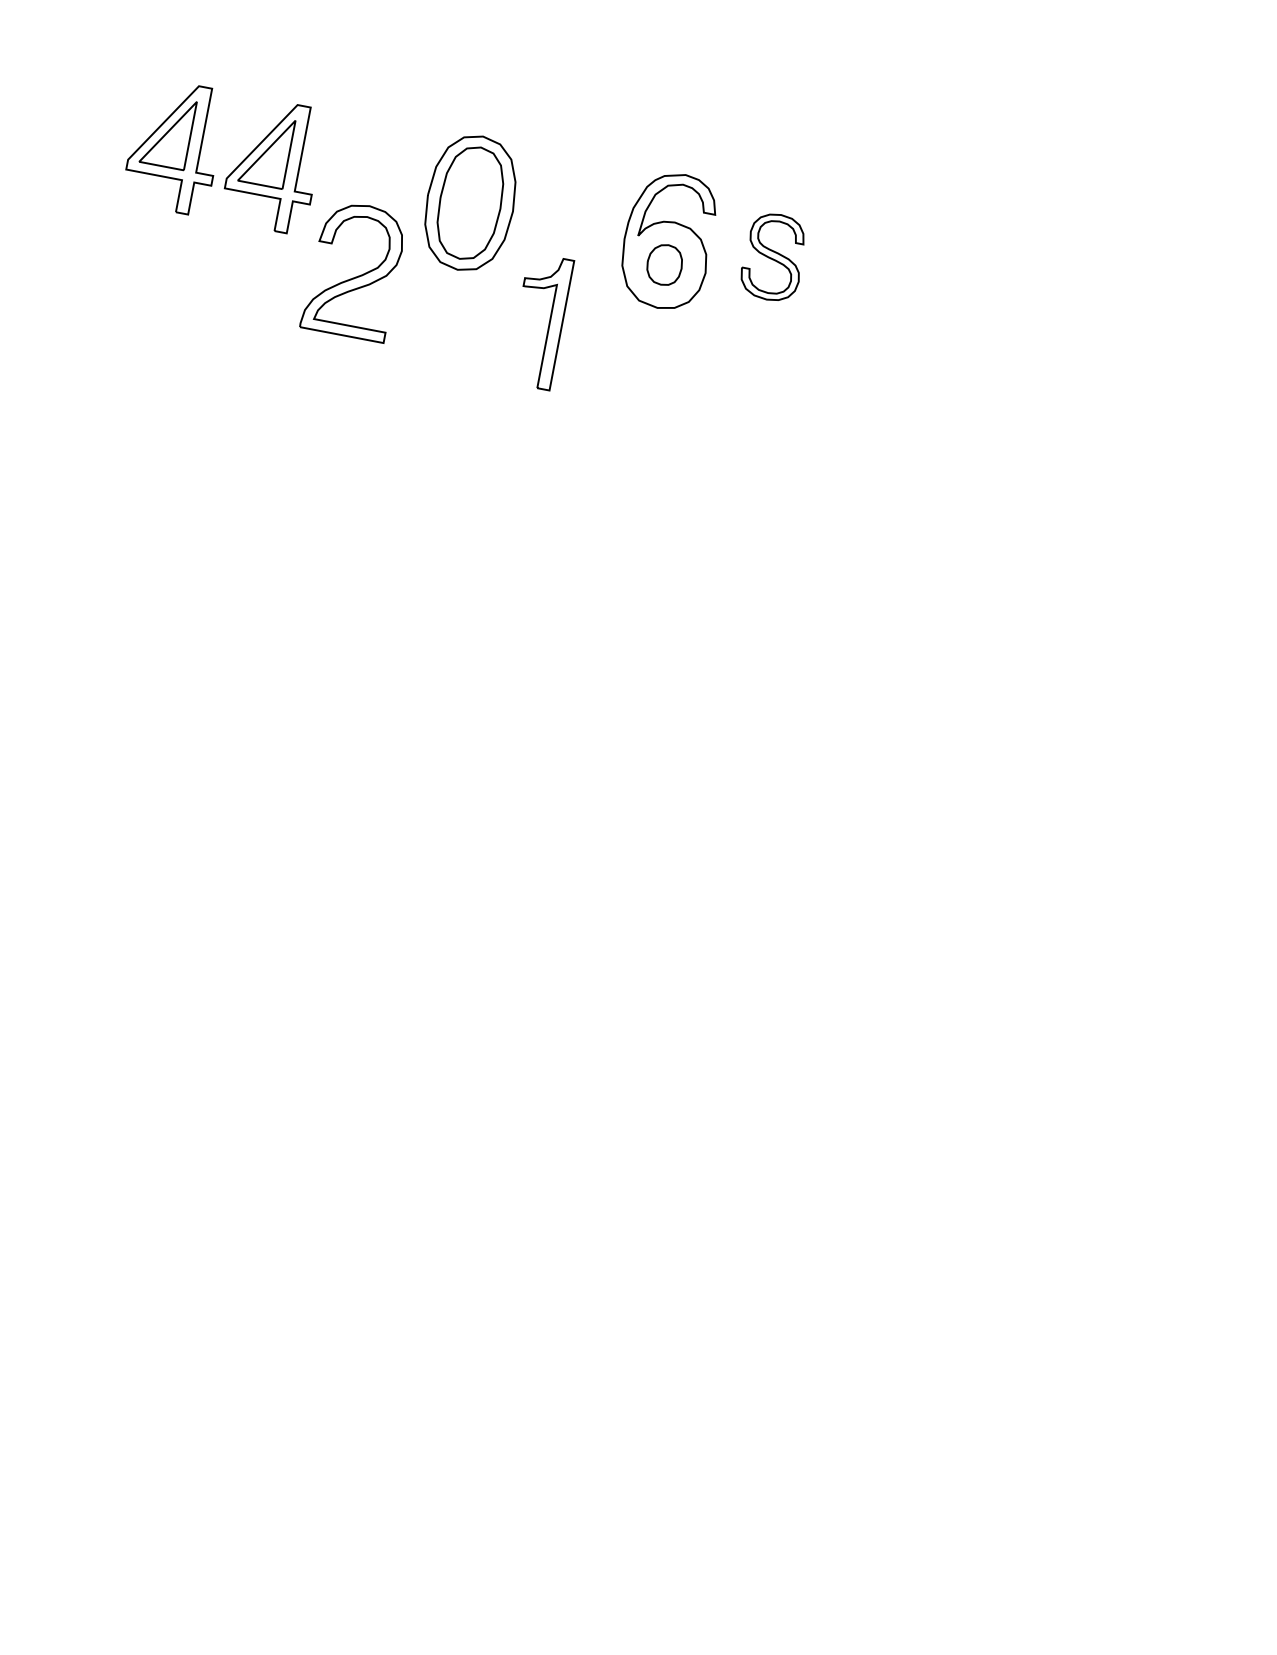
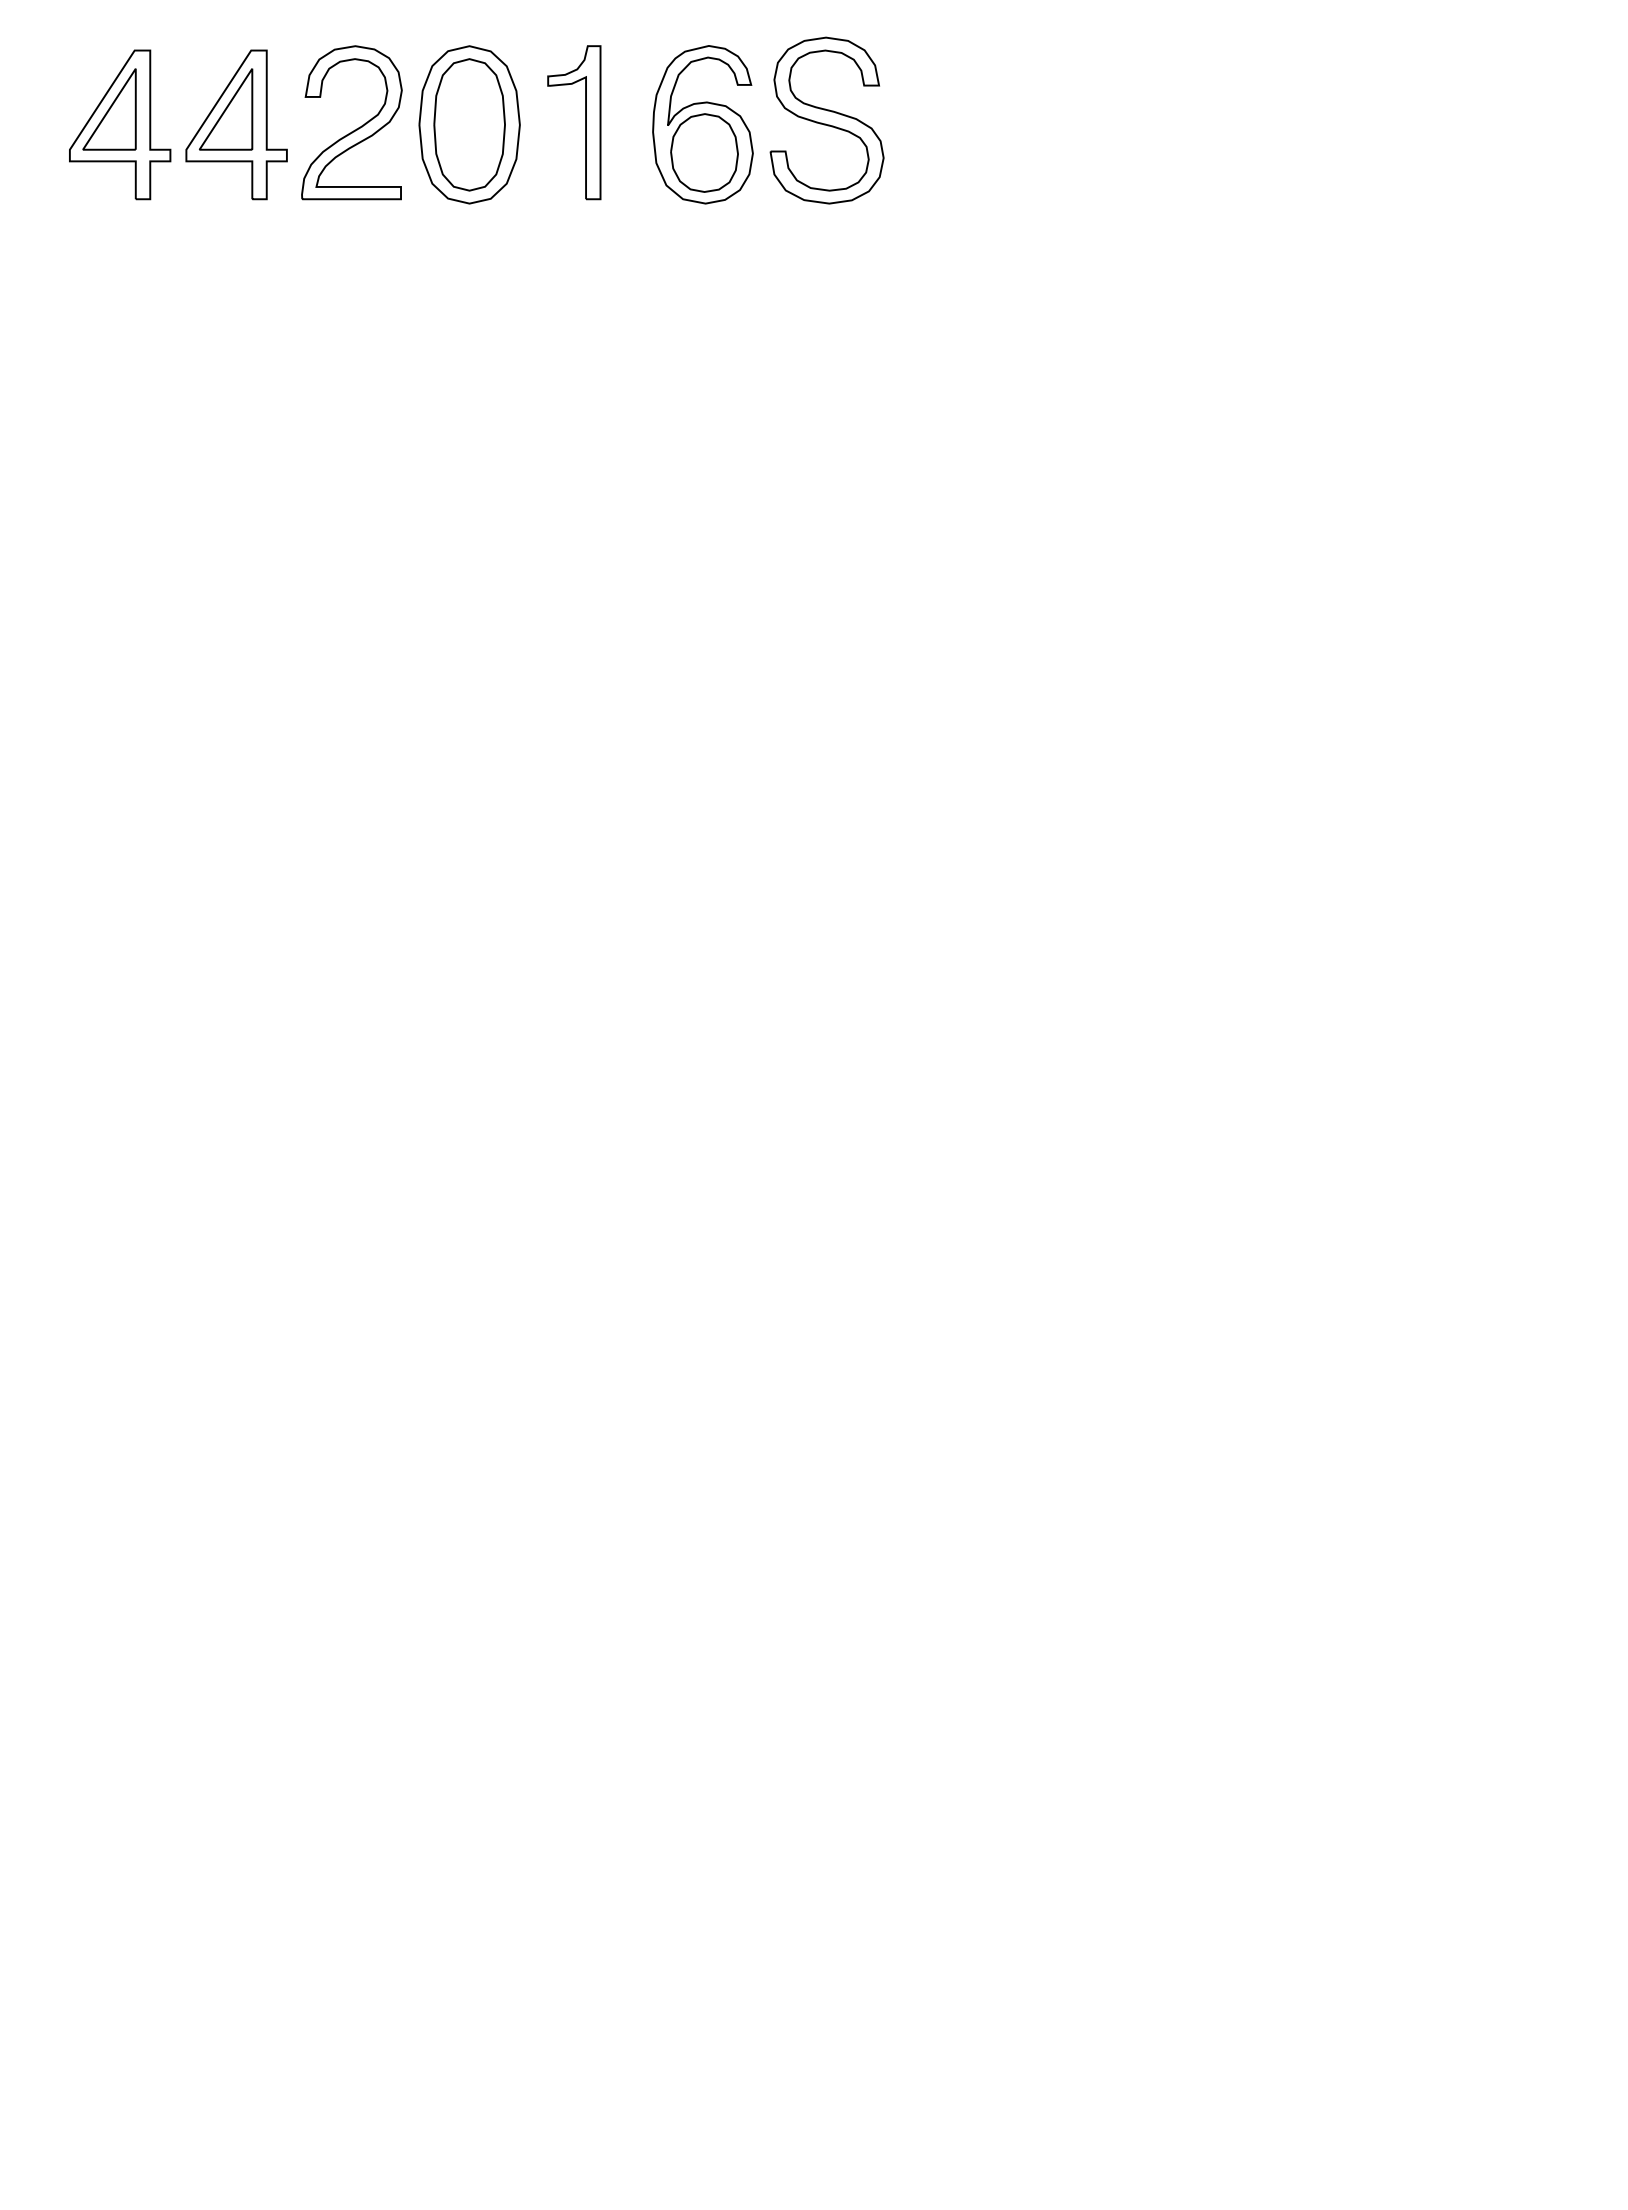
part: (773, 257) -> (826, 120), size x1.67
part: (664, 264) -> (704, 152), size x1.67
part: (355, 276) -> (354, 129), moved
part: (549, 323) -> (585, 122), moved

